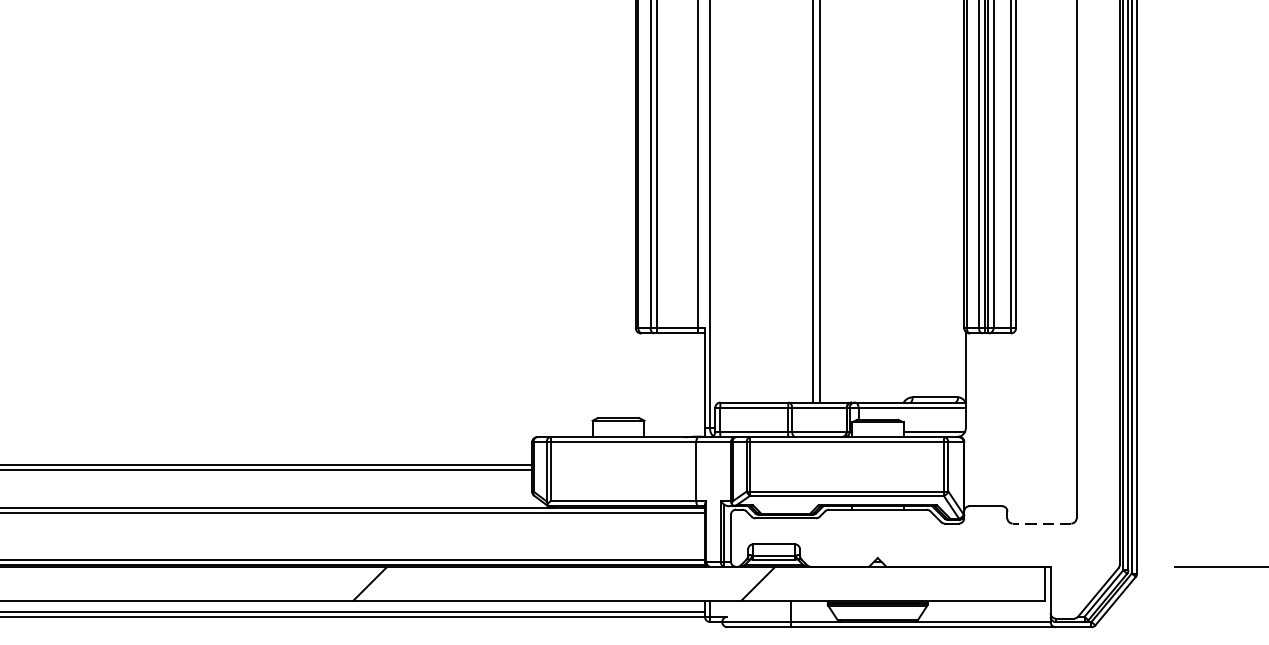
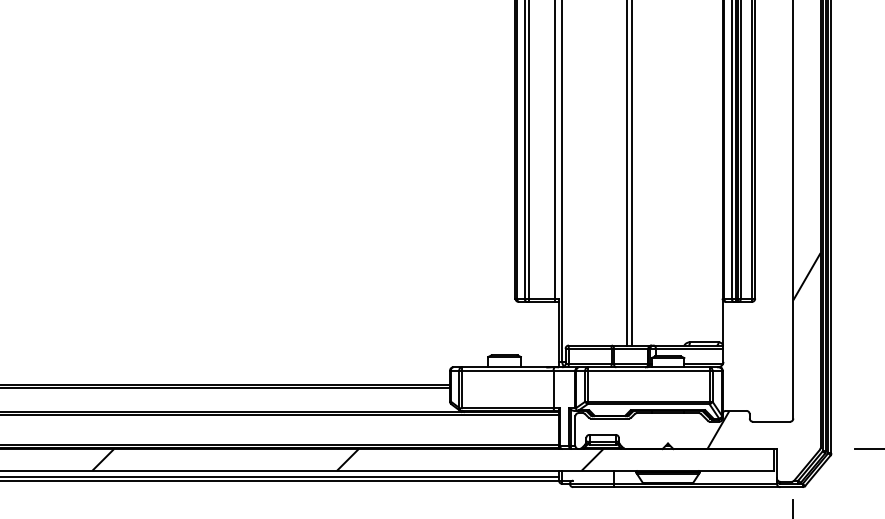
hatch: (1029, 412) -> (763, 351), added
line: (1041, 523) -> (771, 421), dashed -> solid

